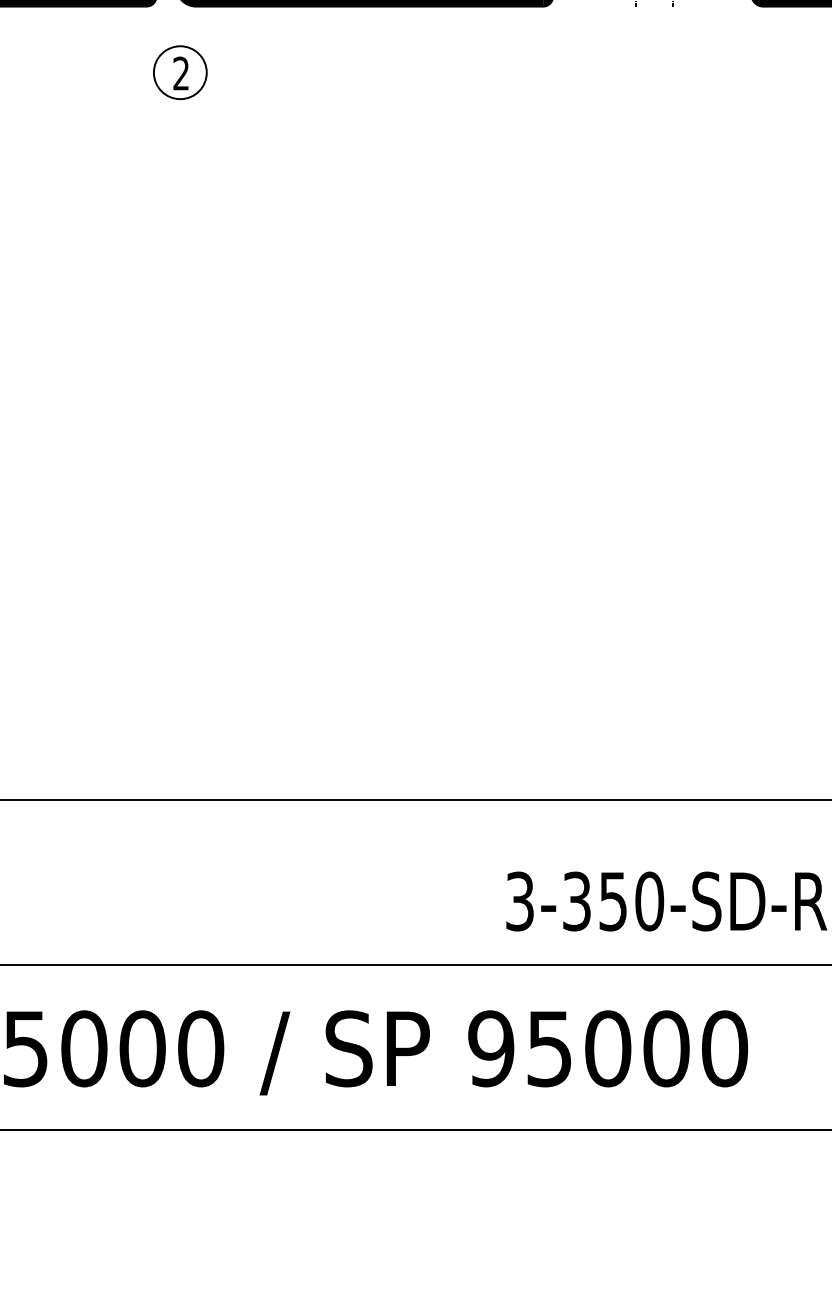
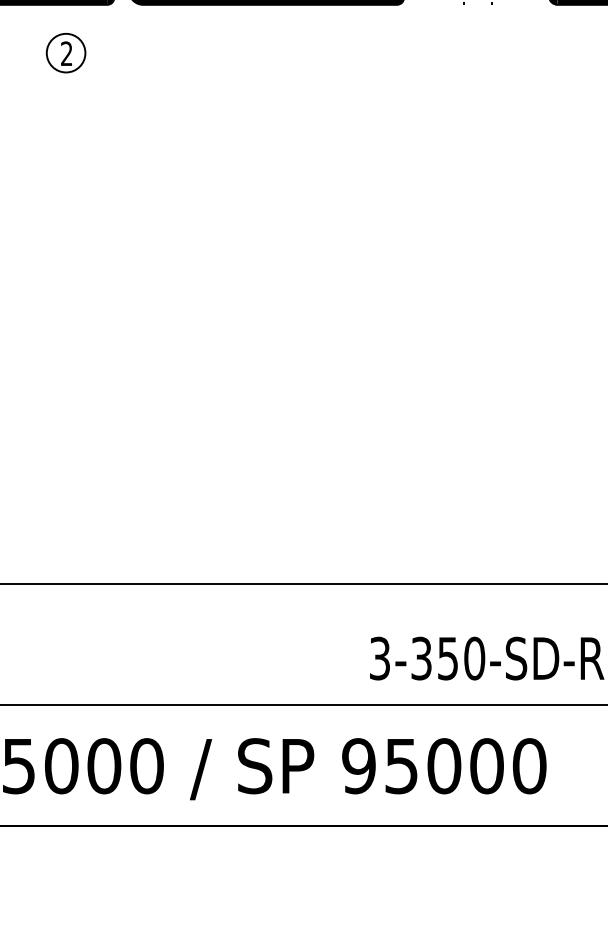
part: (180, 72) -> (66, 53), moved

